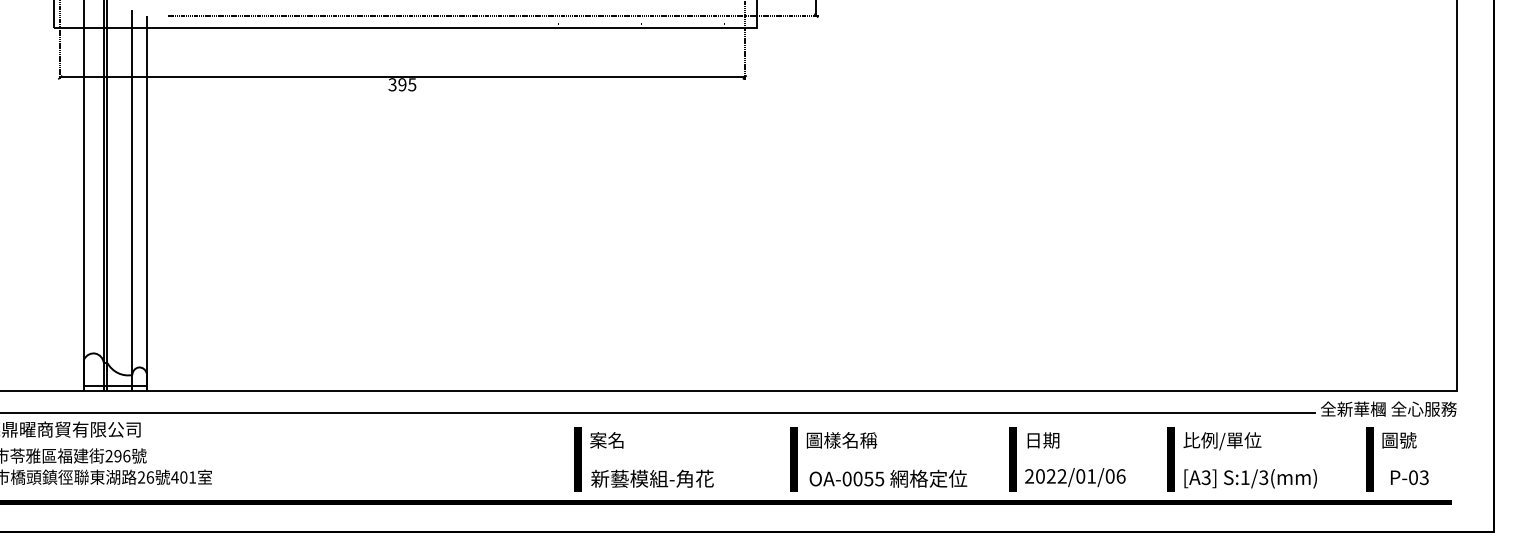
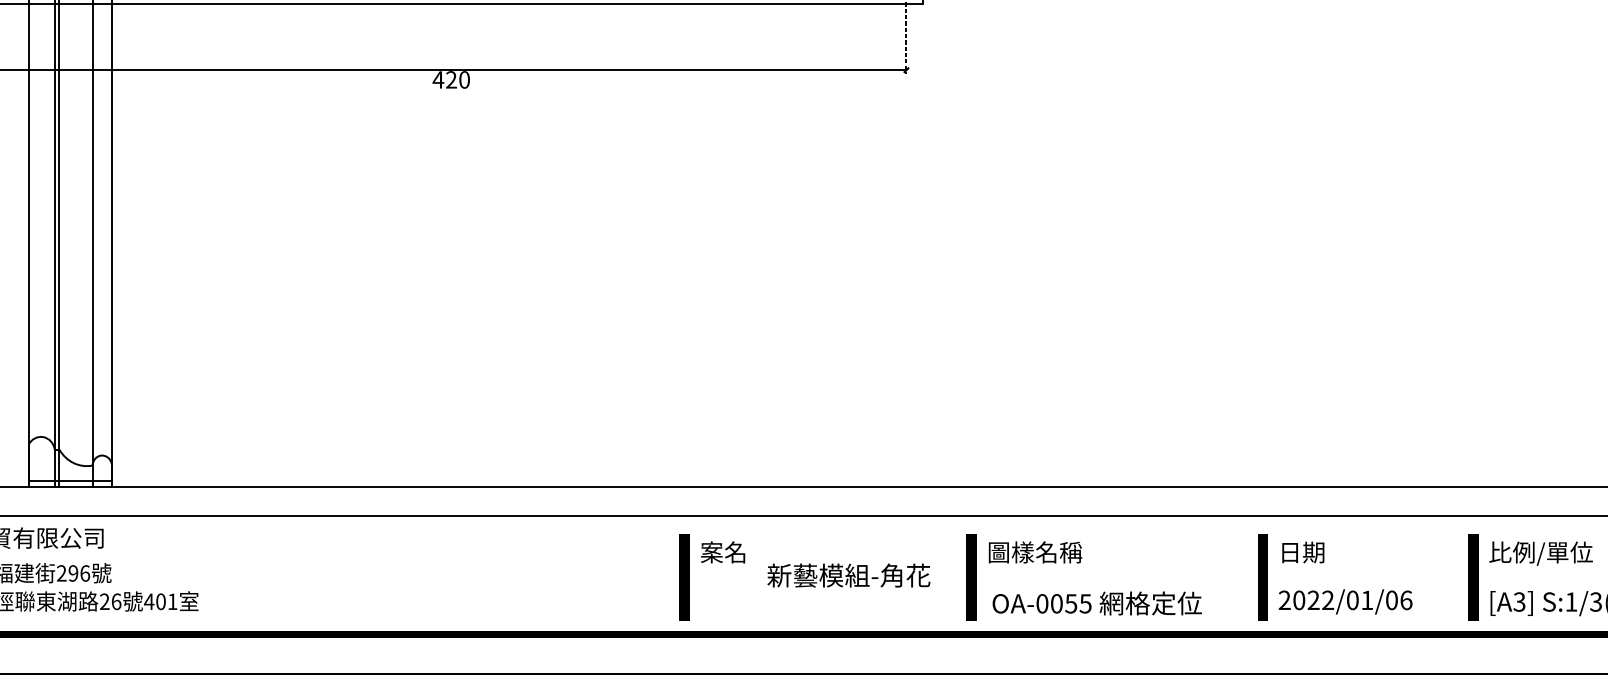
text: (402, 84) -> (451, 79), 395 -> 420
text: (652, 478) -> (848, 575), moved

